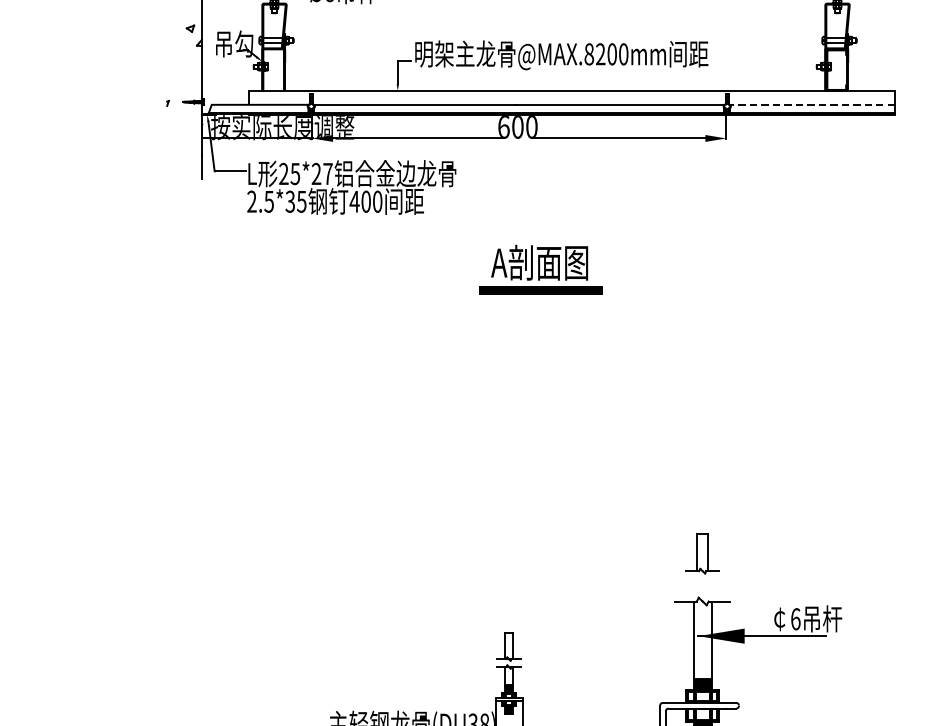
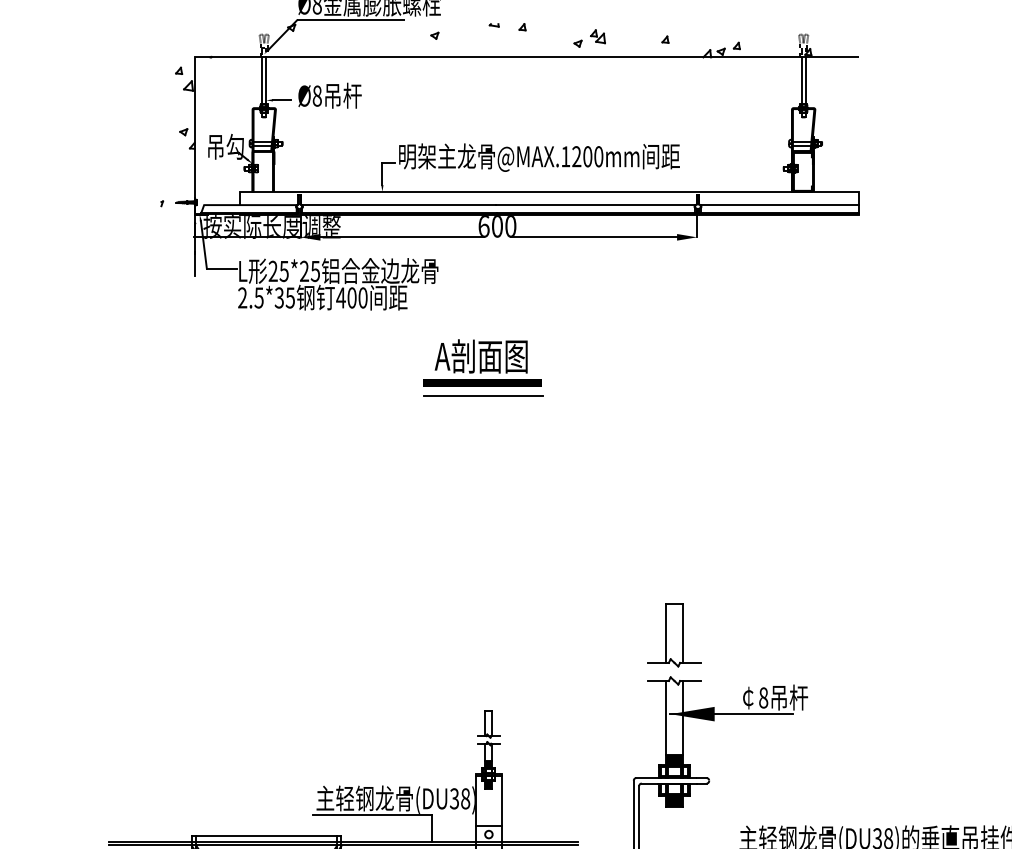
text: (588, 54) -> (565, 156), @MAX.8200mm -> @MAX.1200mm
line: (812, 105) -> (779, 205), dashed -> solid
text: (328, 174) -> (315, 271), 25*27 -> 25*25
text: (540, 269) -> (482, 362), moved
line: (502, 303) -> (482, 395), added
part: (702, 554) -> (674, 635), size x1.67
text: (795, 618) -> (763, 697), 6 -> 8

